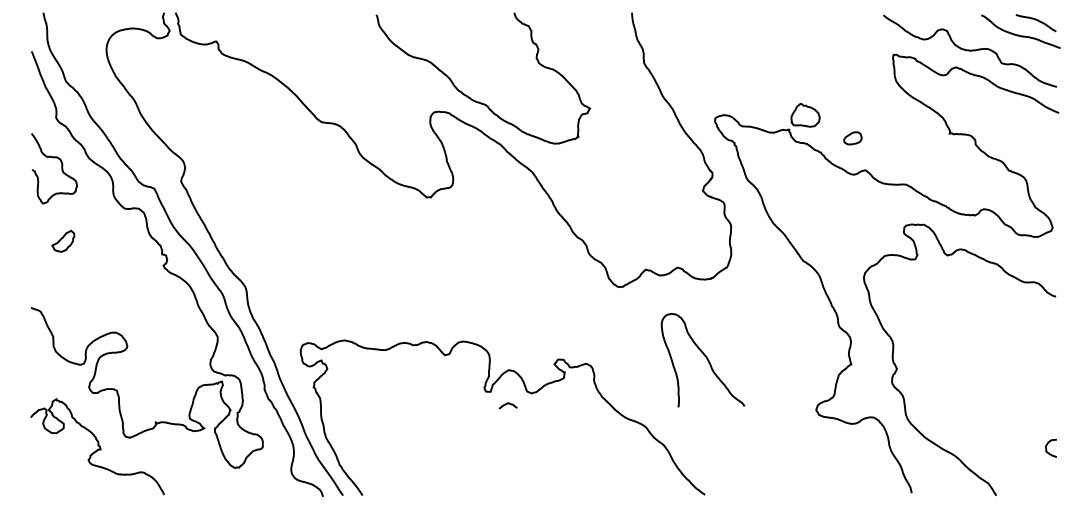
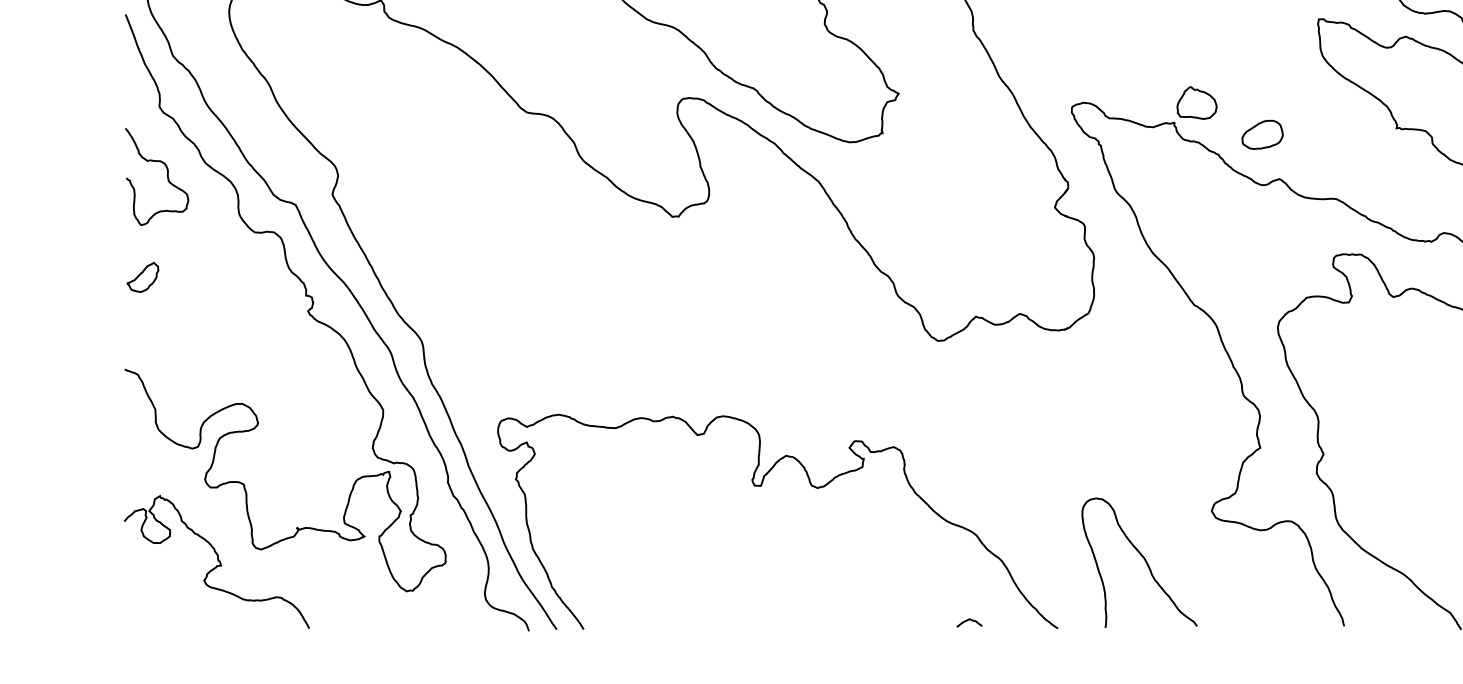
part: (852, 138) -> (1262, 135), size x1.67
part: (63, 240) -> (143, 276), moved
curve: (706, 359) -> (1144, 561), moved
curve: (507, 404) -> (968, 621), moved

